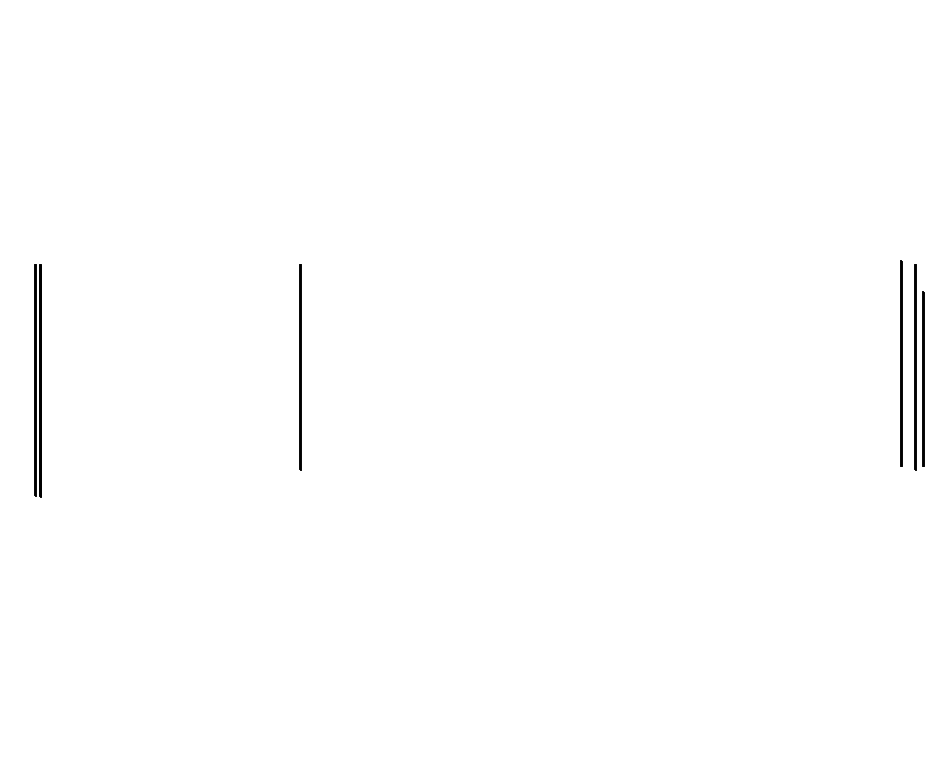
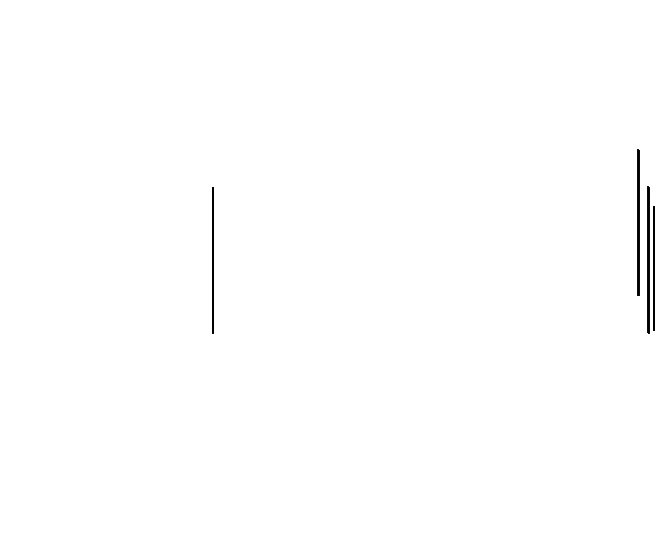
line: (901, 363) -> (638, 222), moved
part: (37, 380) -> (26, 269), removed

